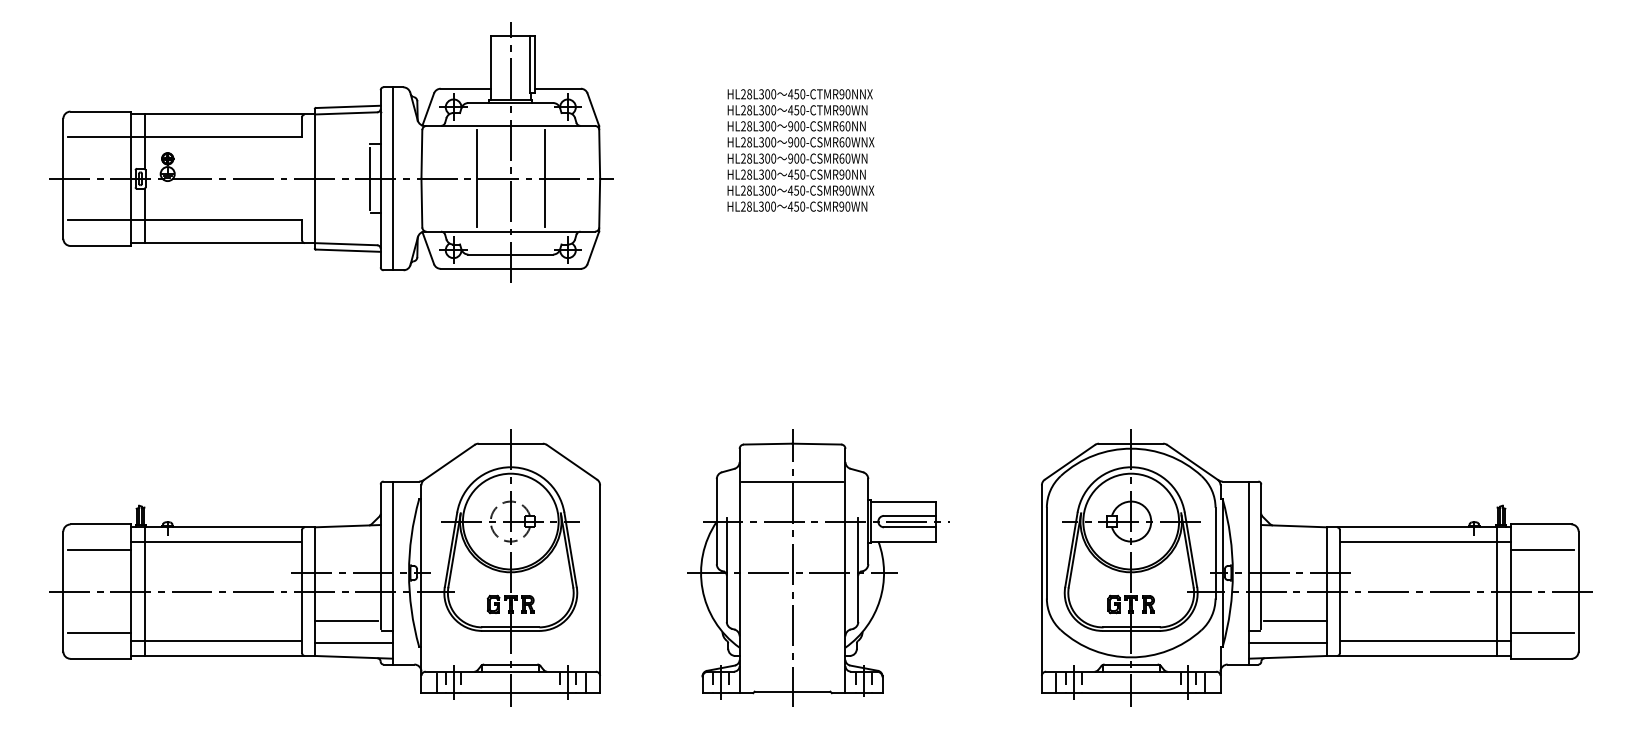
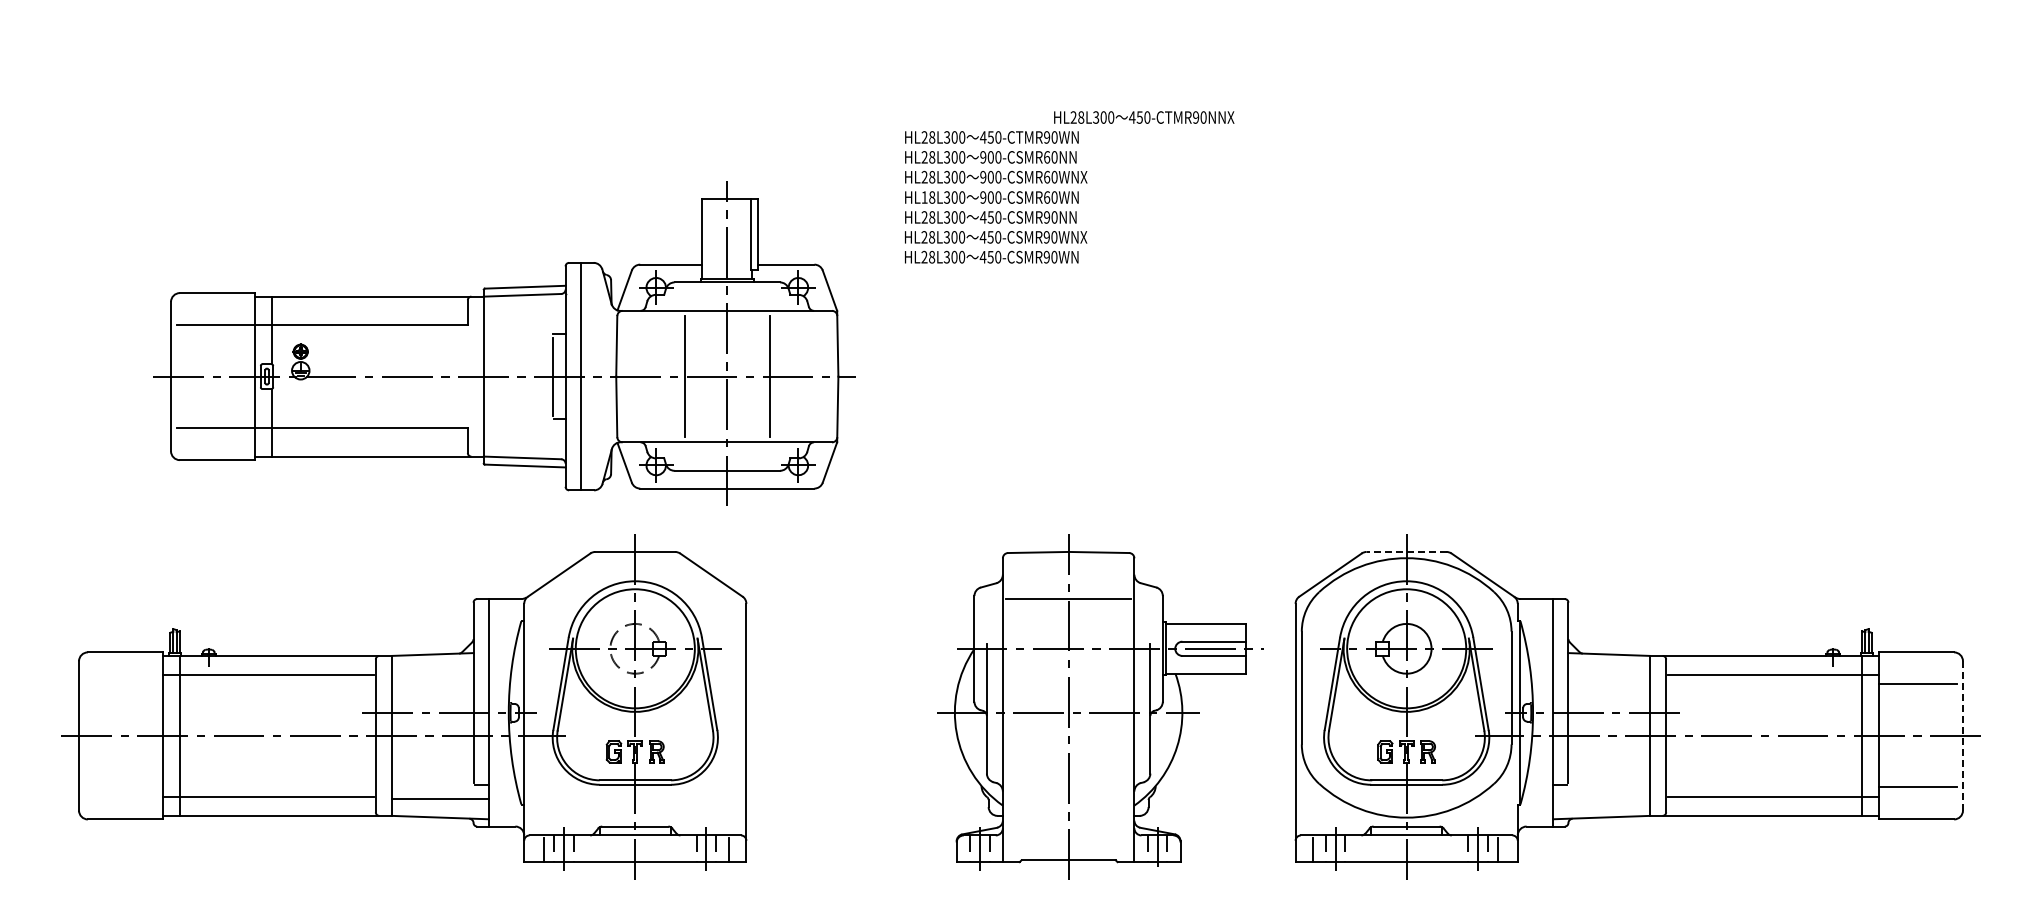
text: (800, 94) -> (1144, 117), moved
part: (331, 152) -> (504, 343), moved
text: (743, 158) -> (924, 197), HL28L300 -> HL18L300
line: (1131, 443) -> (1406, 551), solid -> dashed
line: (99, 550) -> (124, 684), removed
part: (818, 567) -> (1100, 706), moved
line: (1578, 591) -> (1962, 735), solid -> dashed
line: (346, 621) -> (430, 772), removed
line: (1295, 621) -> (1610, 772), removed
line: (99, 633) -> (124, 787), removed
line: (1287, 642) -> (1601, 799), removed

